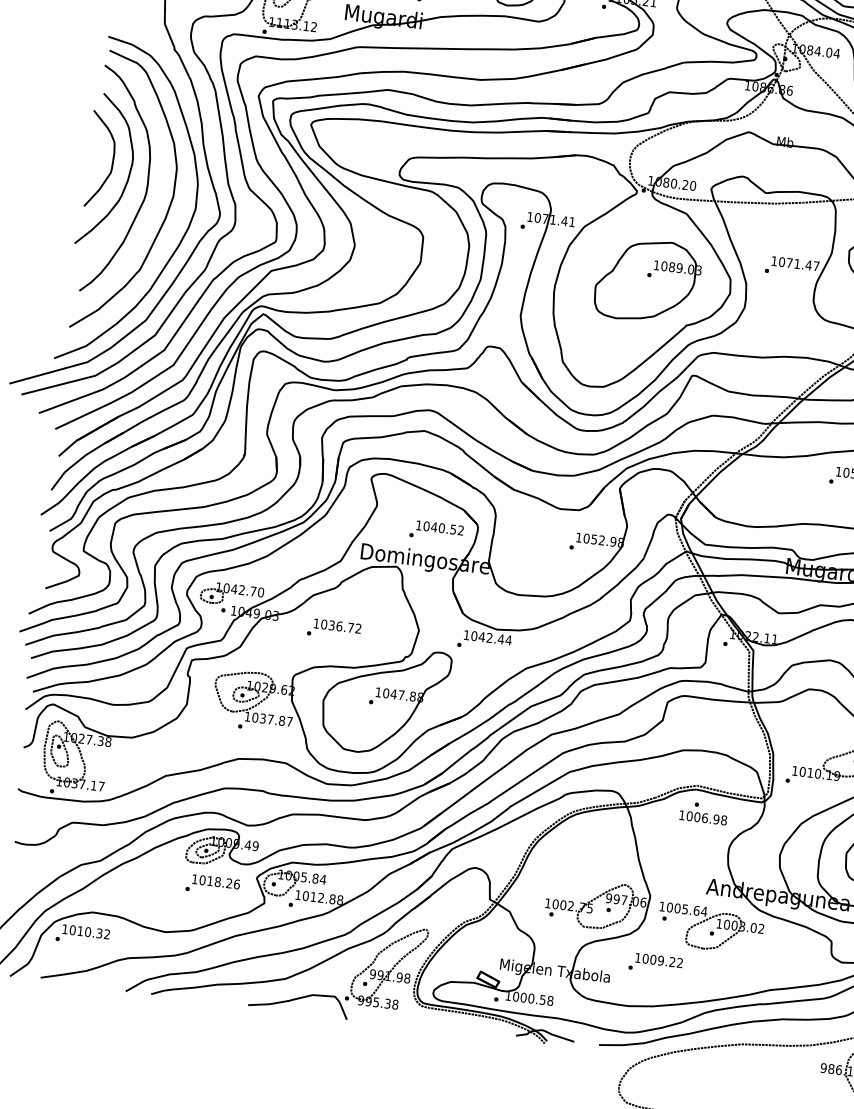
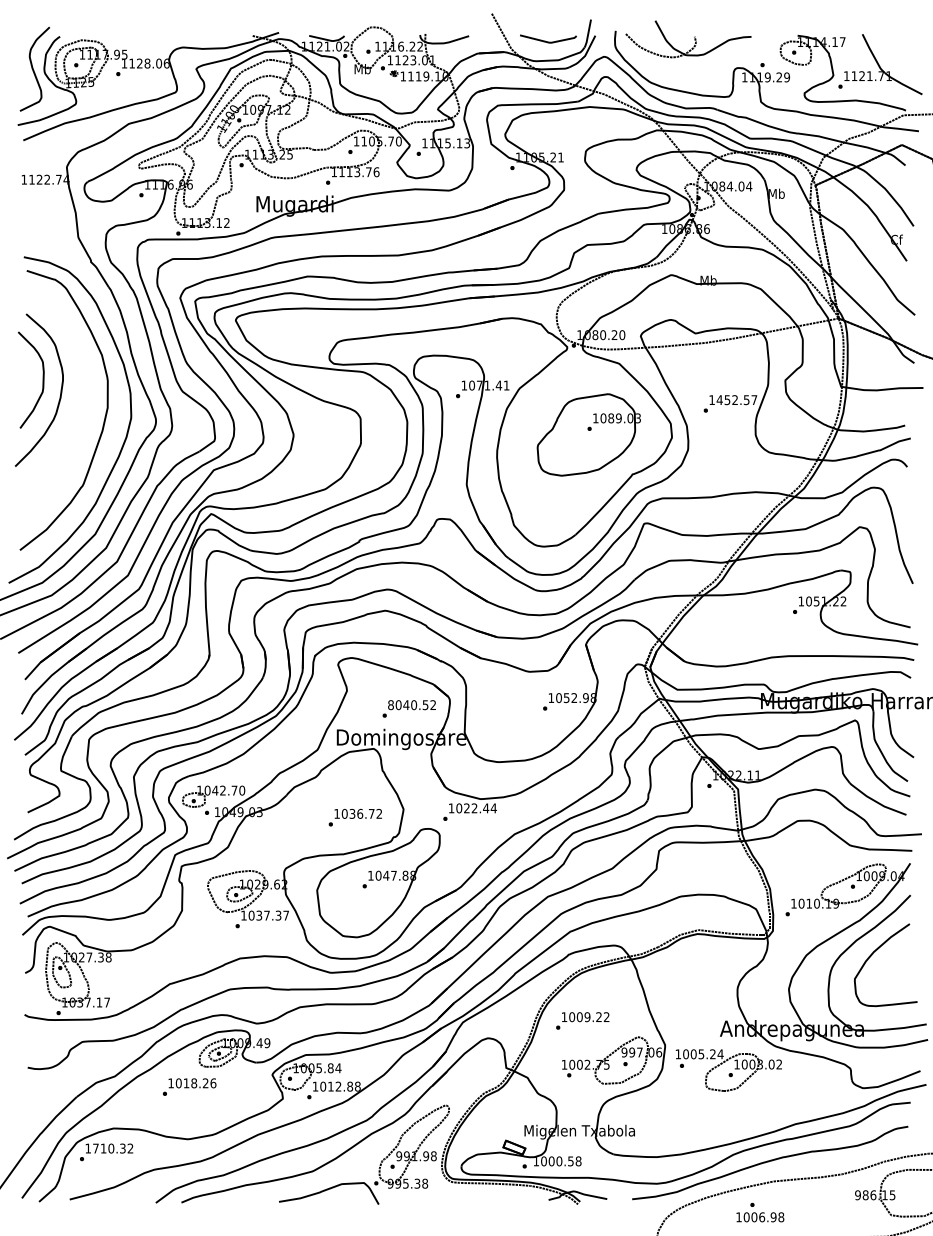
curve: (146, 184) -> (79, 399), removed
text: (794, 264) -> (732, 400), 1071.47 -> 1452.57
text: (418, 525) -> (390, 705), 1040.52 -> 8040.52
text: (333, 629) -> (354, 817), moved
text: (481, 637) -> (466, 808), 1042.44 -> 1022.44
text: (282, 720) -> (278, 915), 1037.87 -> 1037.37
text: (704, 813) -> (760, 1212), moved
text: (212, 884) -> (189, 1086), moved
text: (696, 910) -> (712, 1054), 1005.64 -> 1005.24
text: (72, 930) -> (95, 1148), 1010.32 -> 1710.32
text: (655, 963) -> (582, 1020), moved

